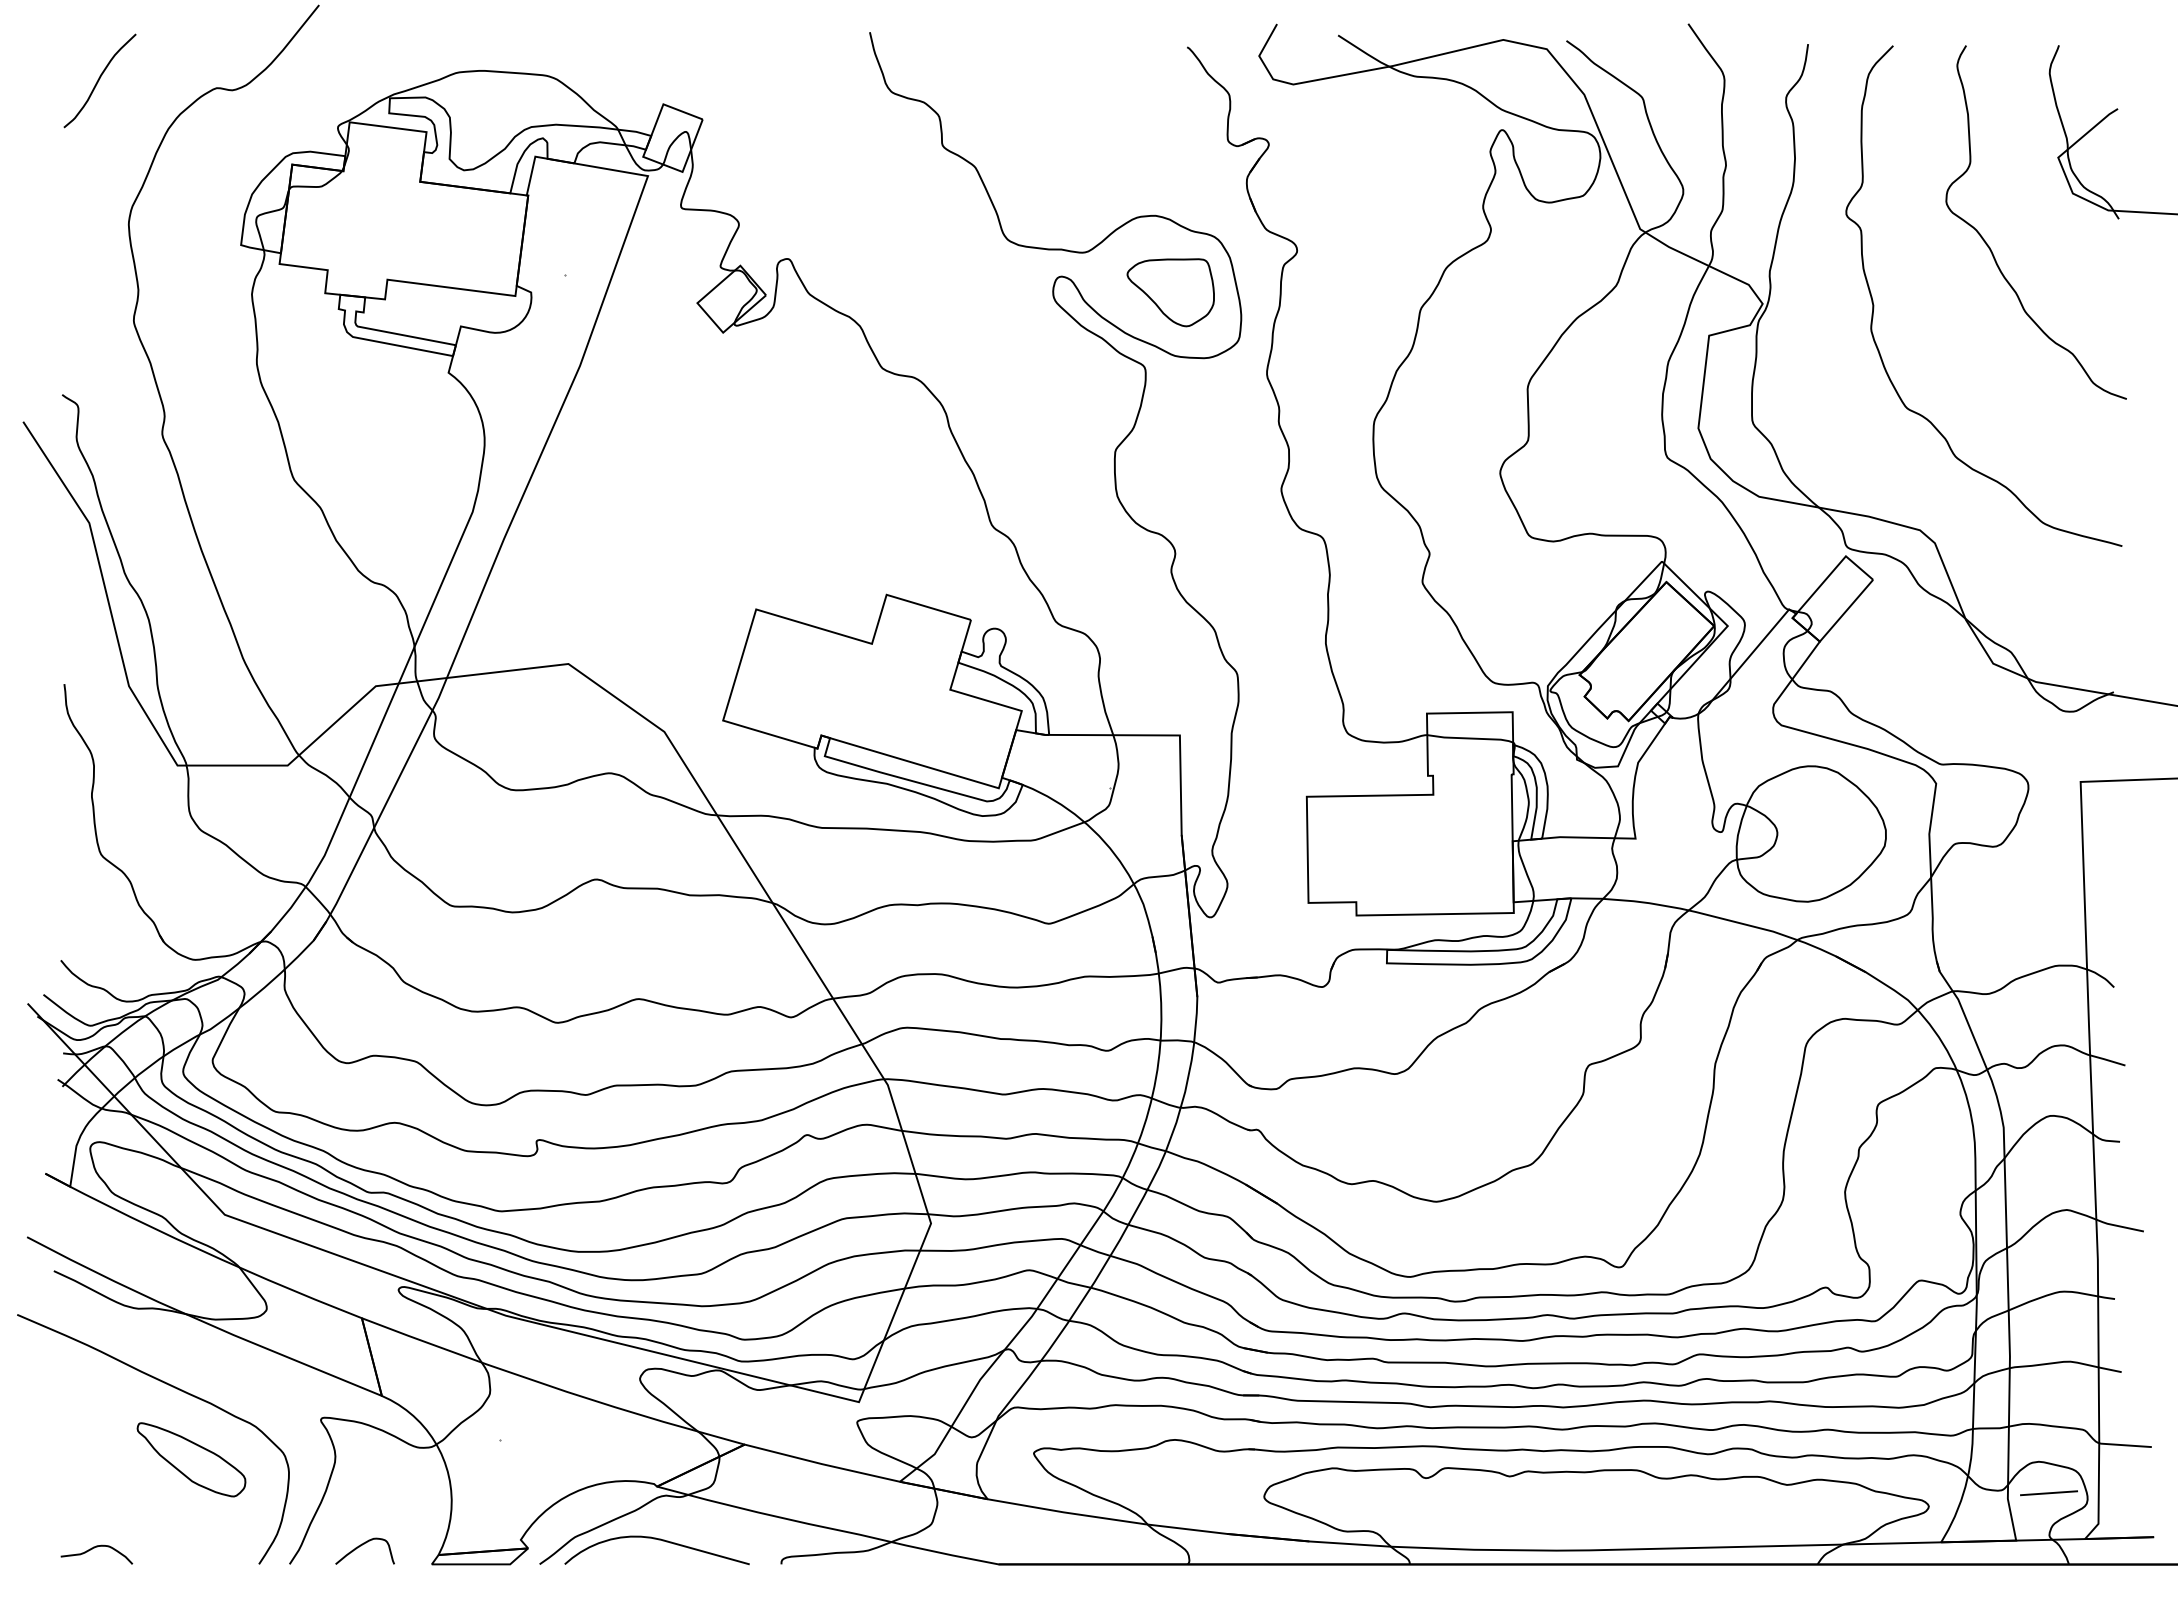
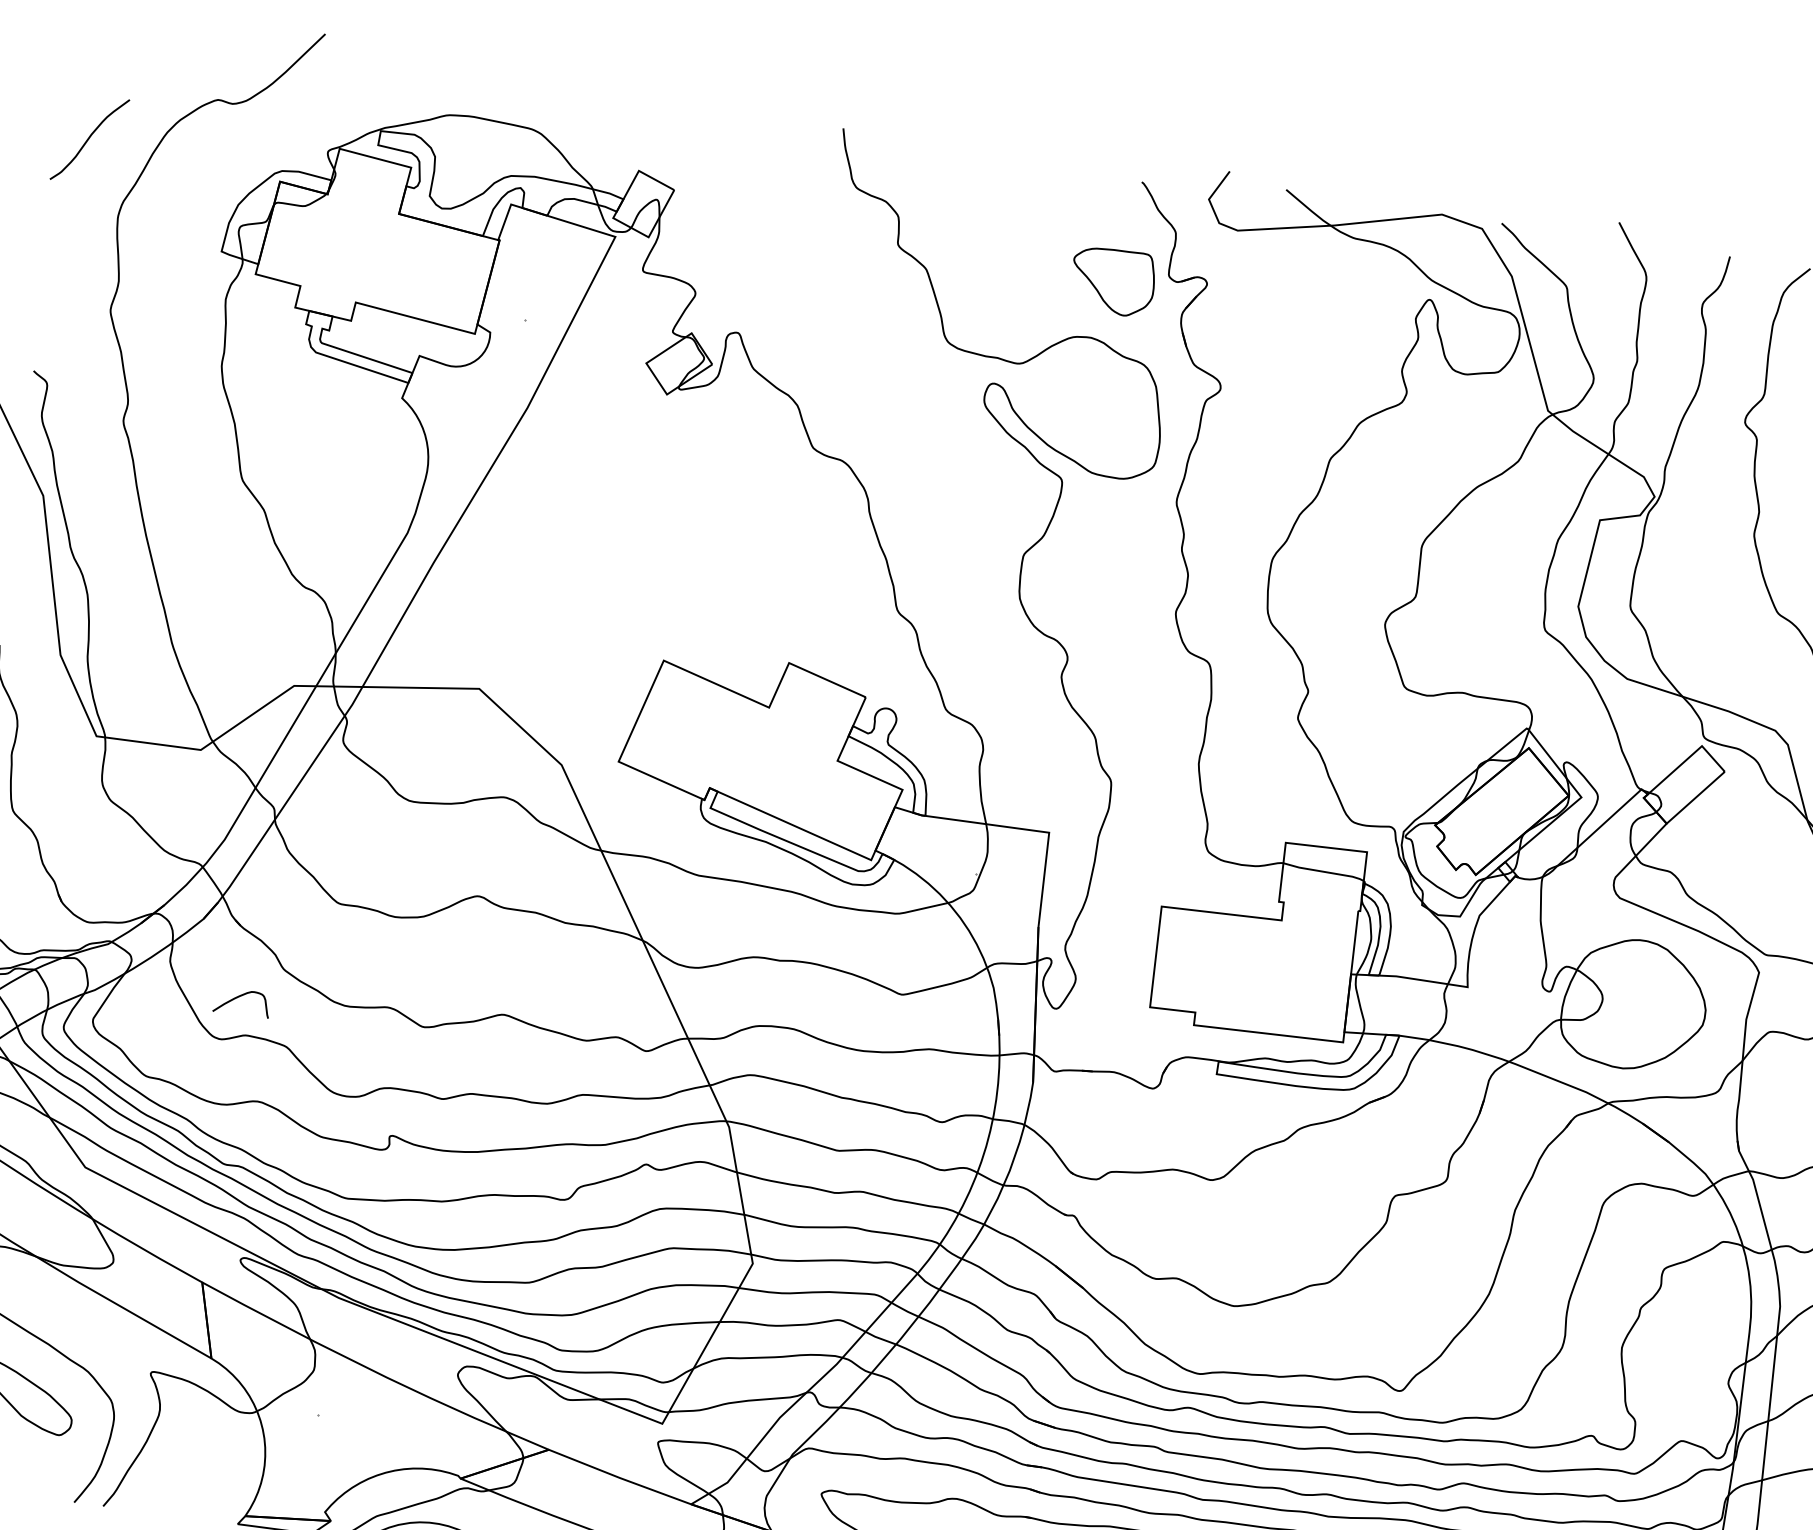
curve: (99, 80) -> (89, 139), moved
part: (1170, 292) -> (1112, 281), moved
curve: (361, 1546) -> (239, 997), moved

